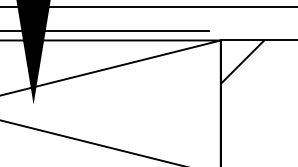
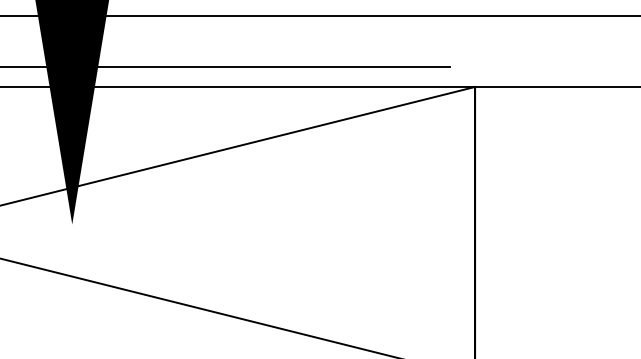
hatch: (242, 61) -> (521, 132), removed

